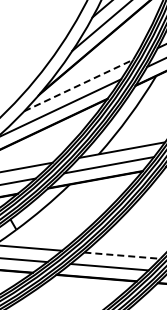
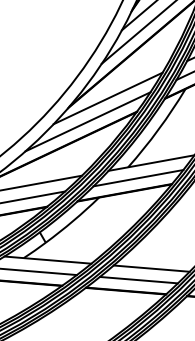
line: (79, 85) -> (108, 98), dashed -> solid
line: (123, 255) -> (152, 268), dashed -> solid

